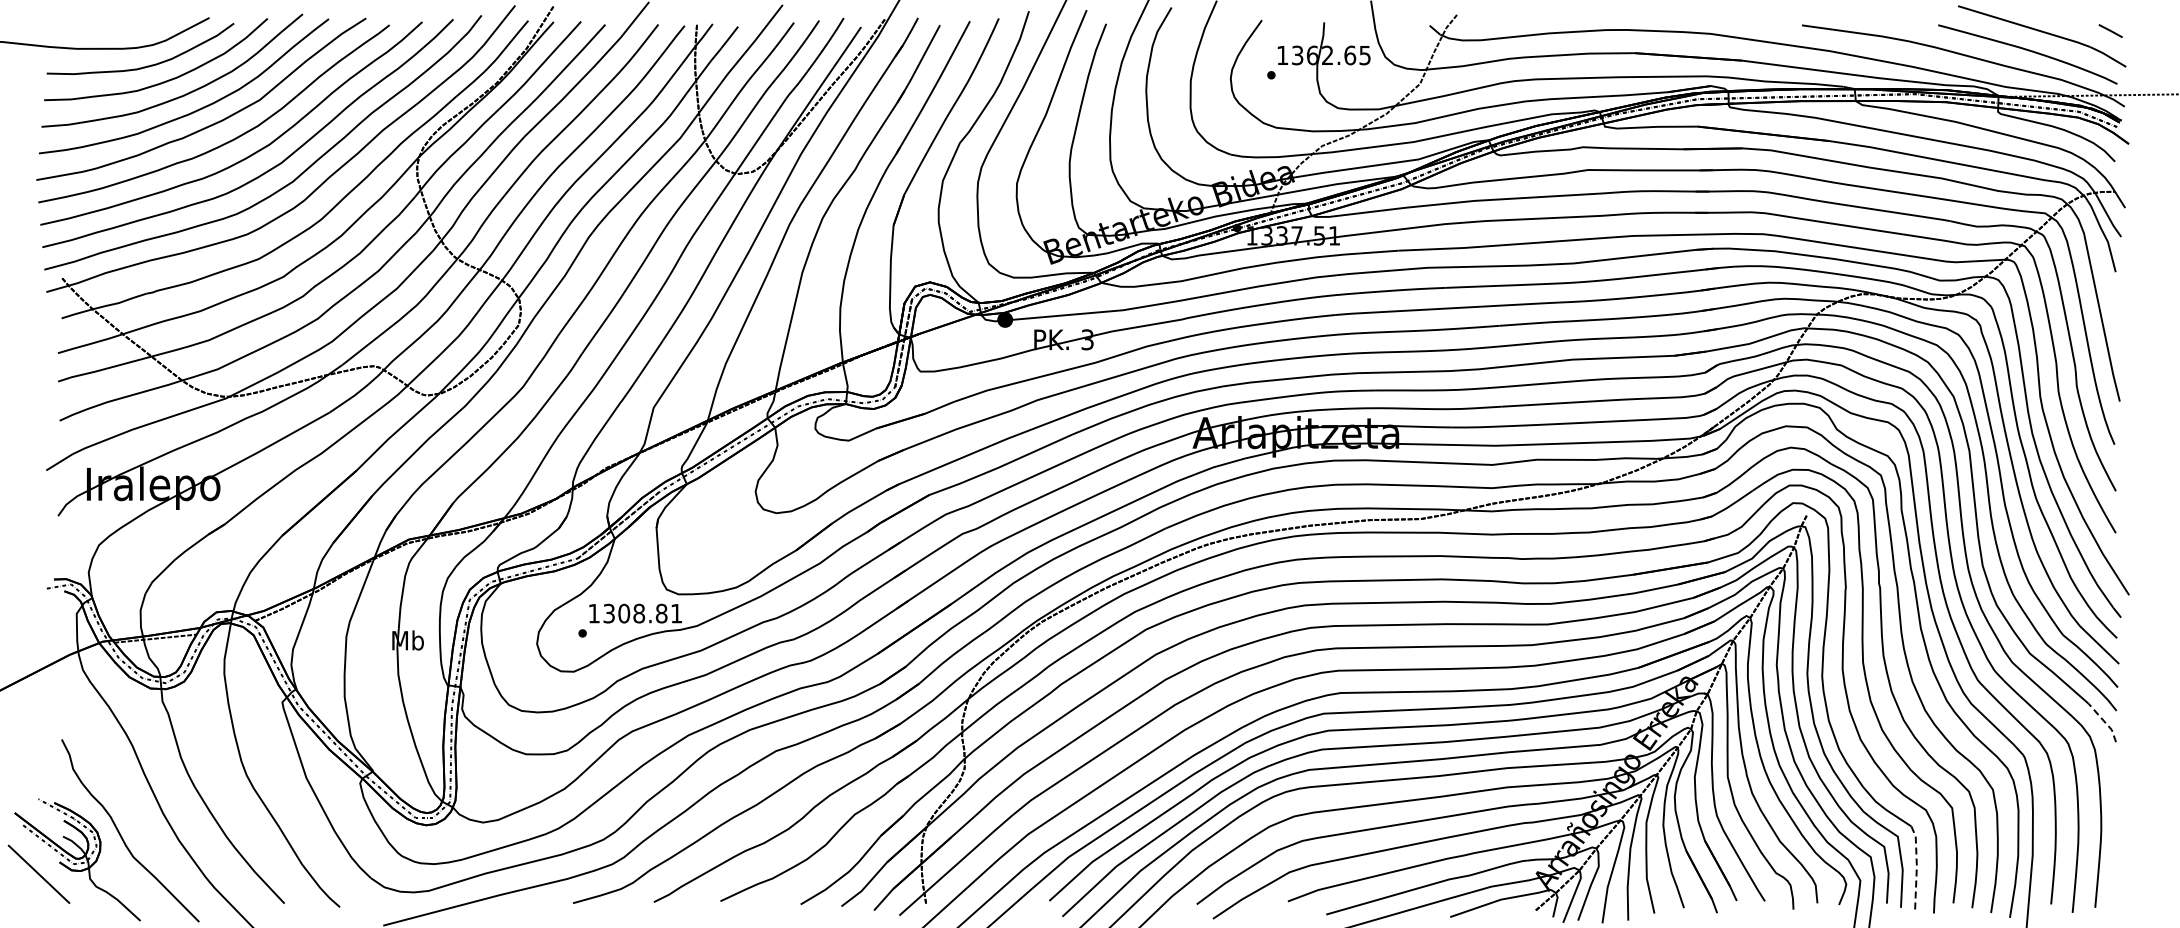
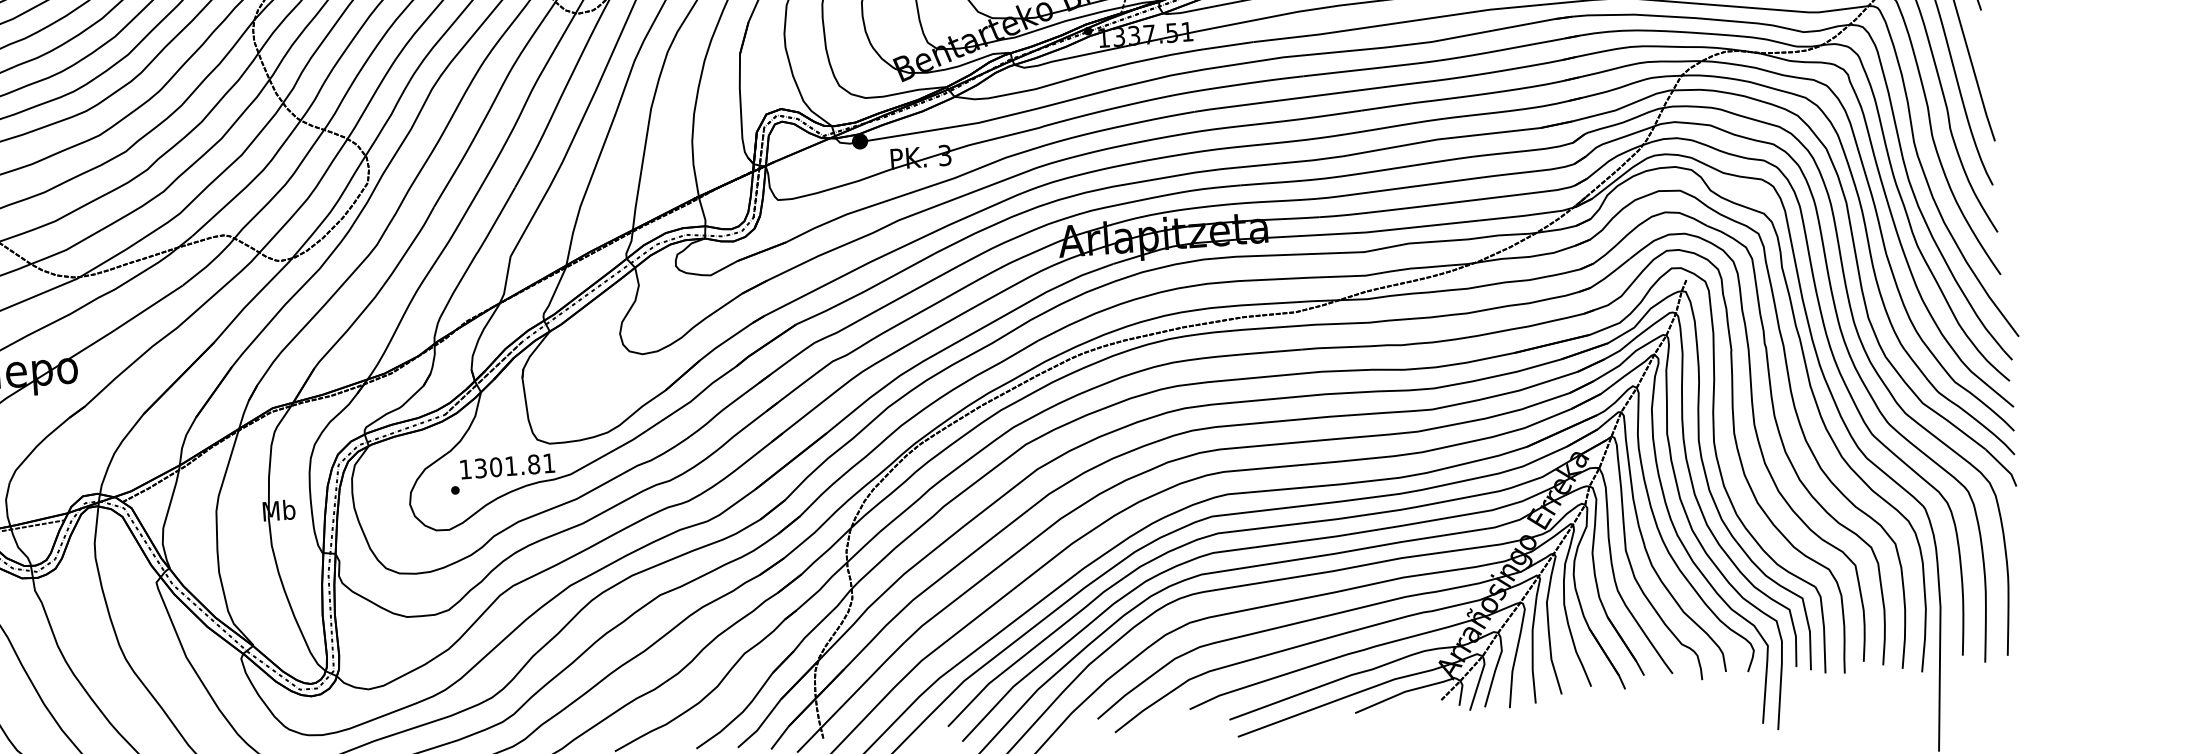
text: (639, 613) -> (511, 466), 1308.81 -> 1301.81
line: (2104, 721) -> (2003, 466), dashed -> solid
line: (1916, 867) -> (1823, 628), dashed -> solid

